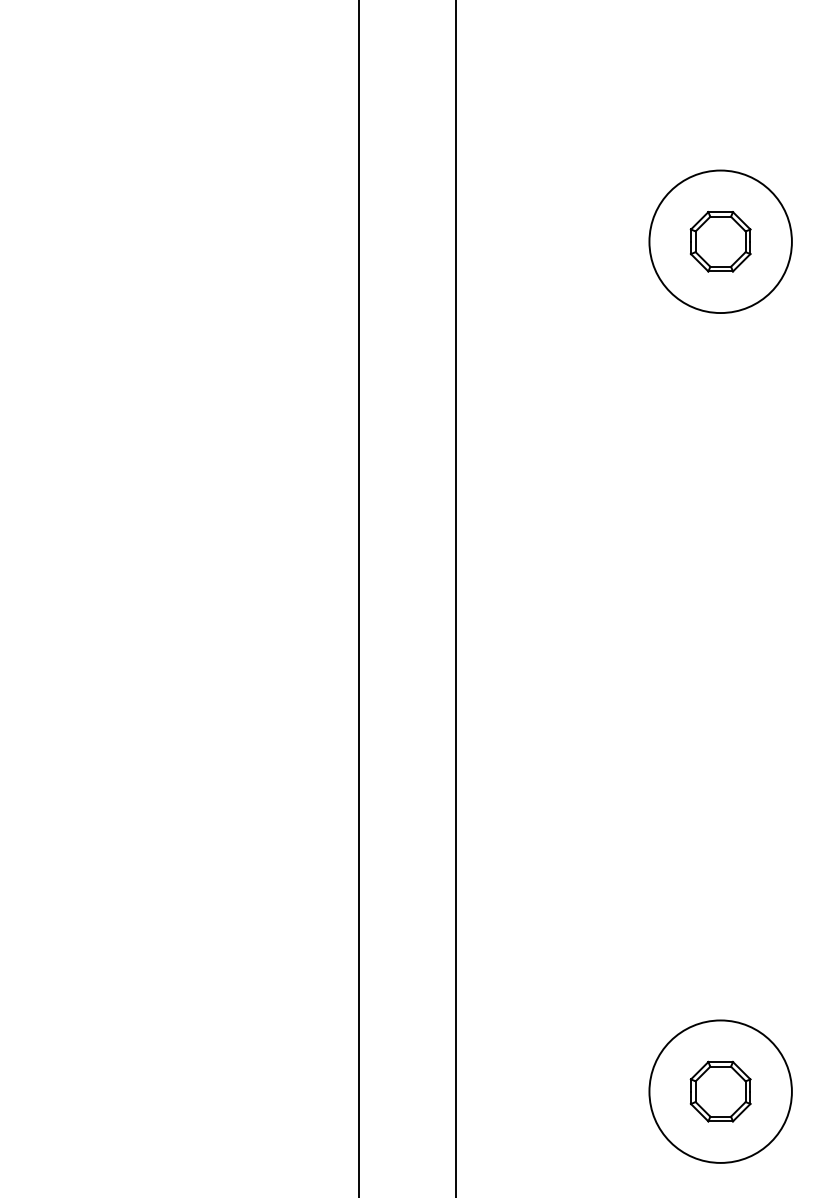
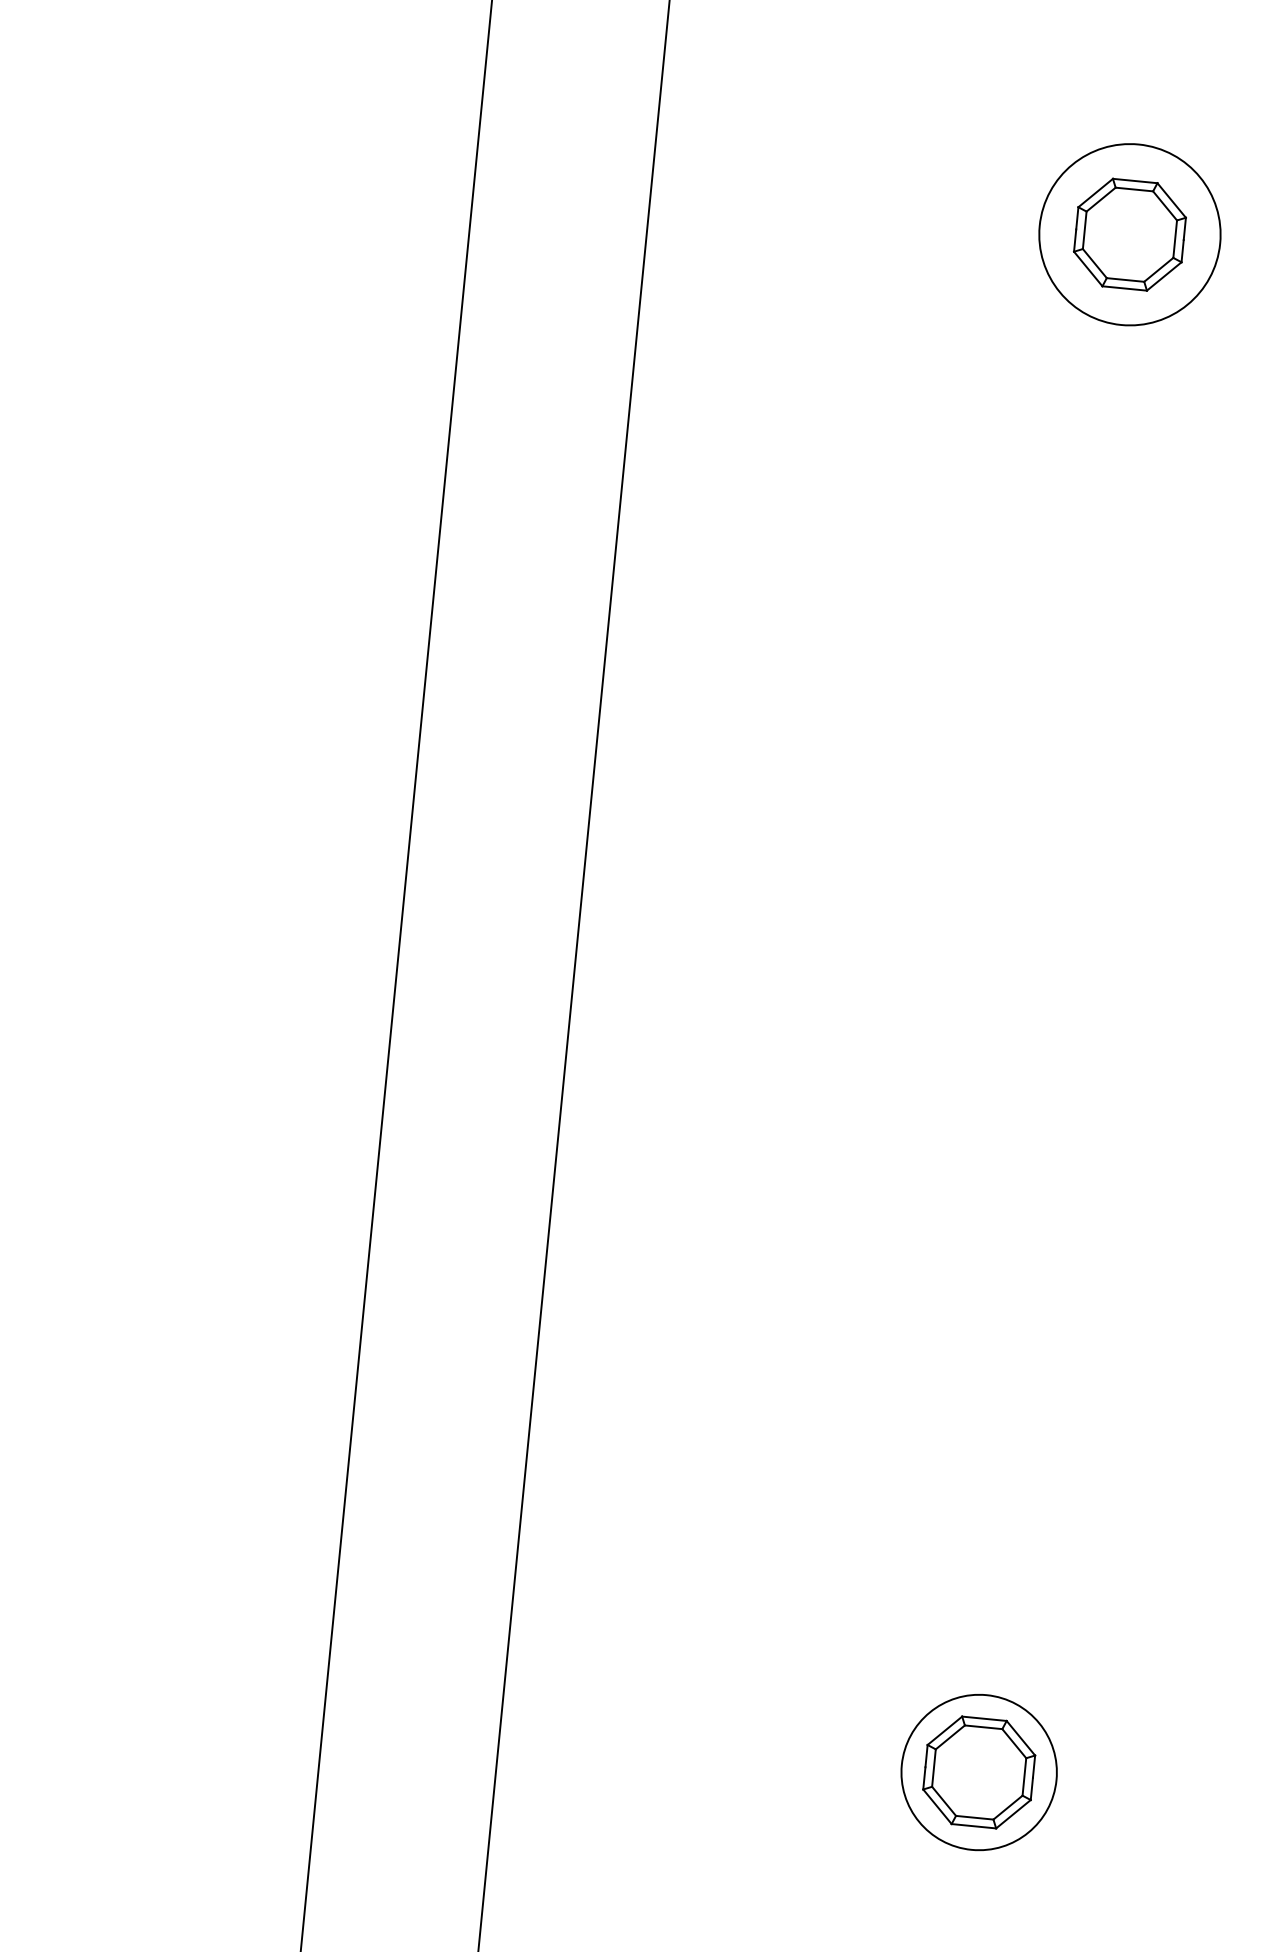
circle: (720, 241) -> (1129, 234), size x0.7
circle: (720, 1091) -> (978, 1772), size x0.6

